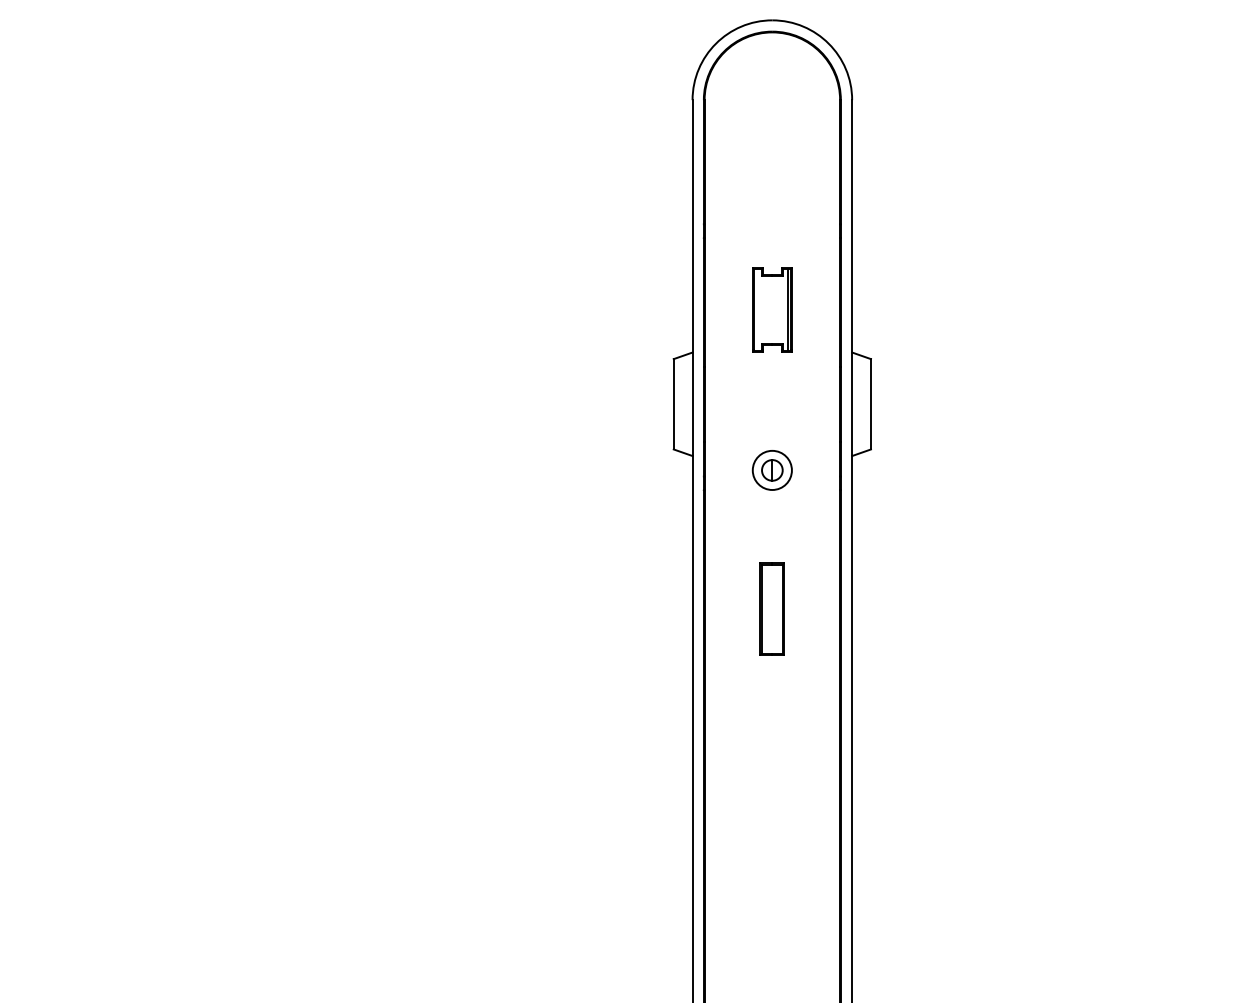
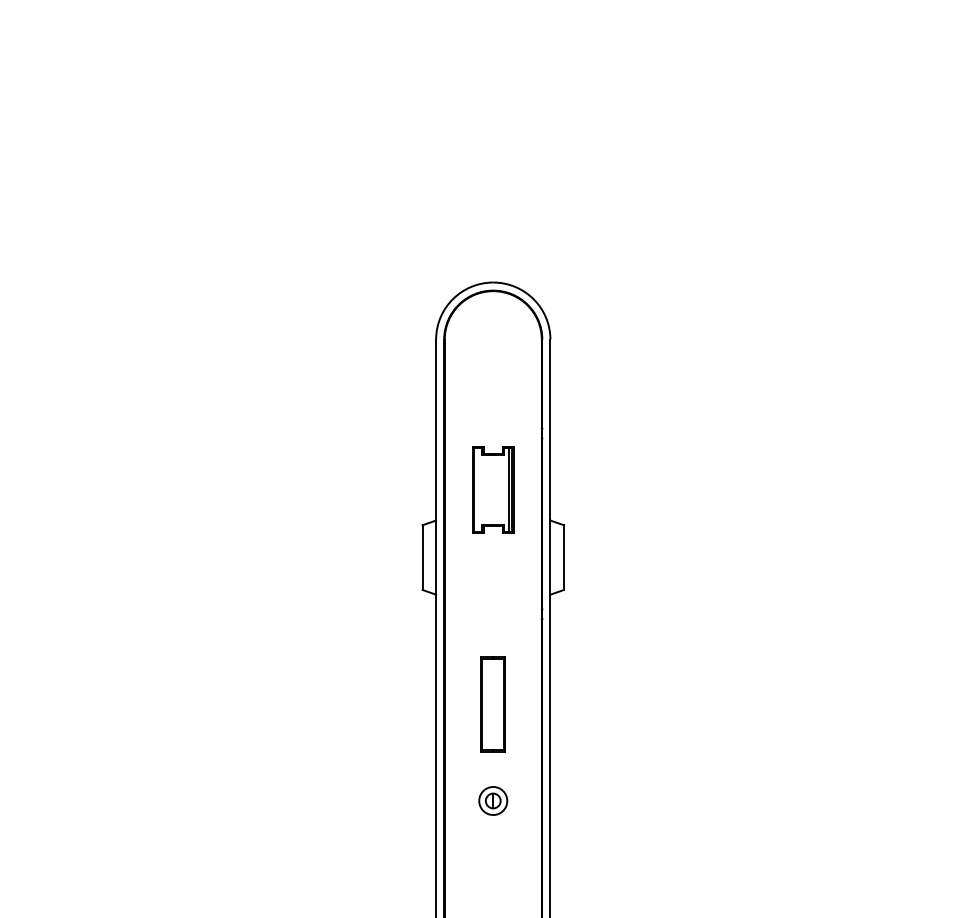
part: (772, 309) -> (493, 489), size x1.43
part: (772, 469) -> (493, 800), moved
part: (771, 609) -> (492, 704), size x1.43

